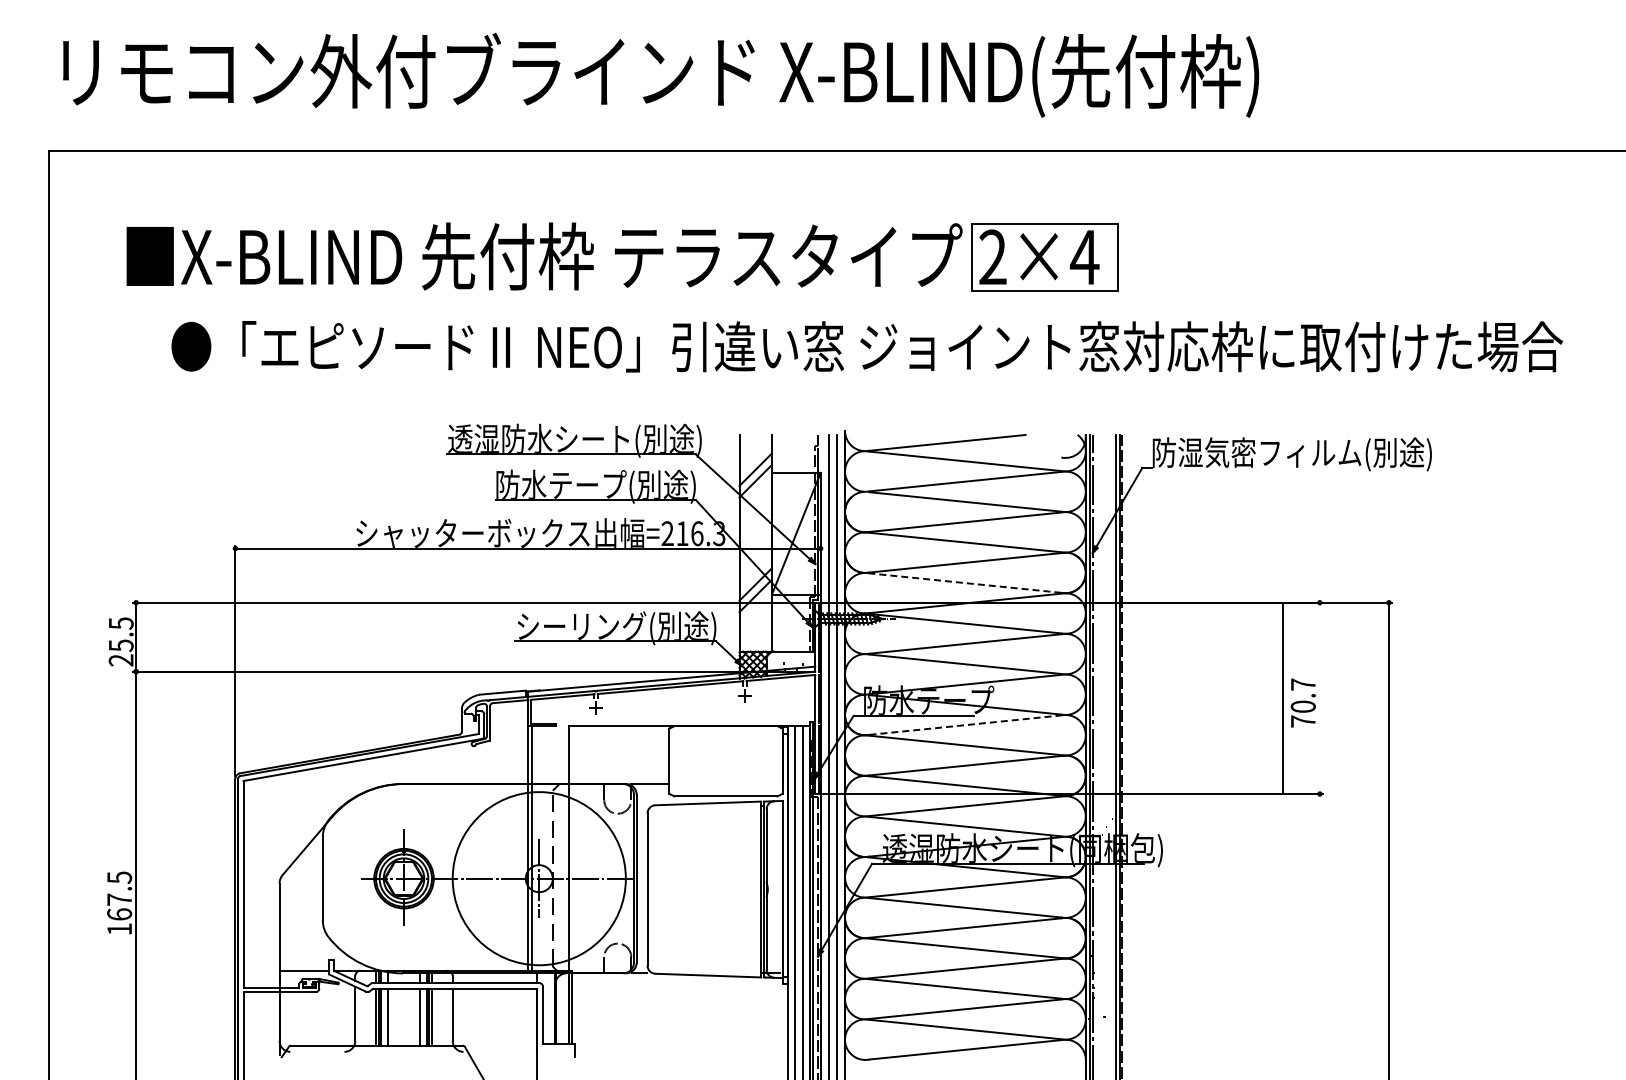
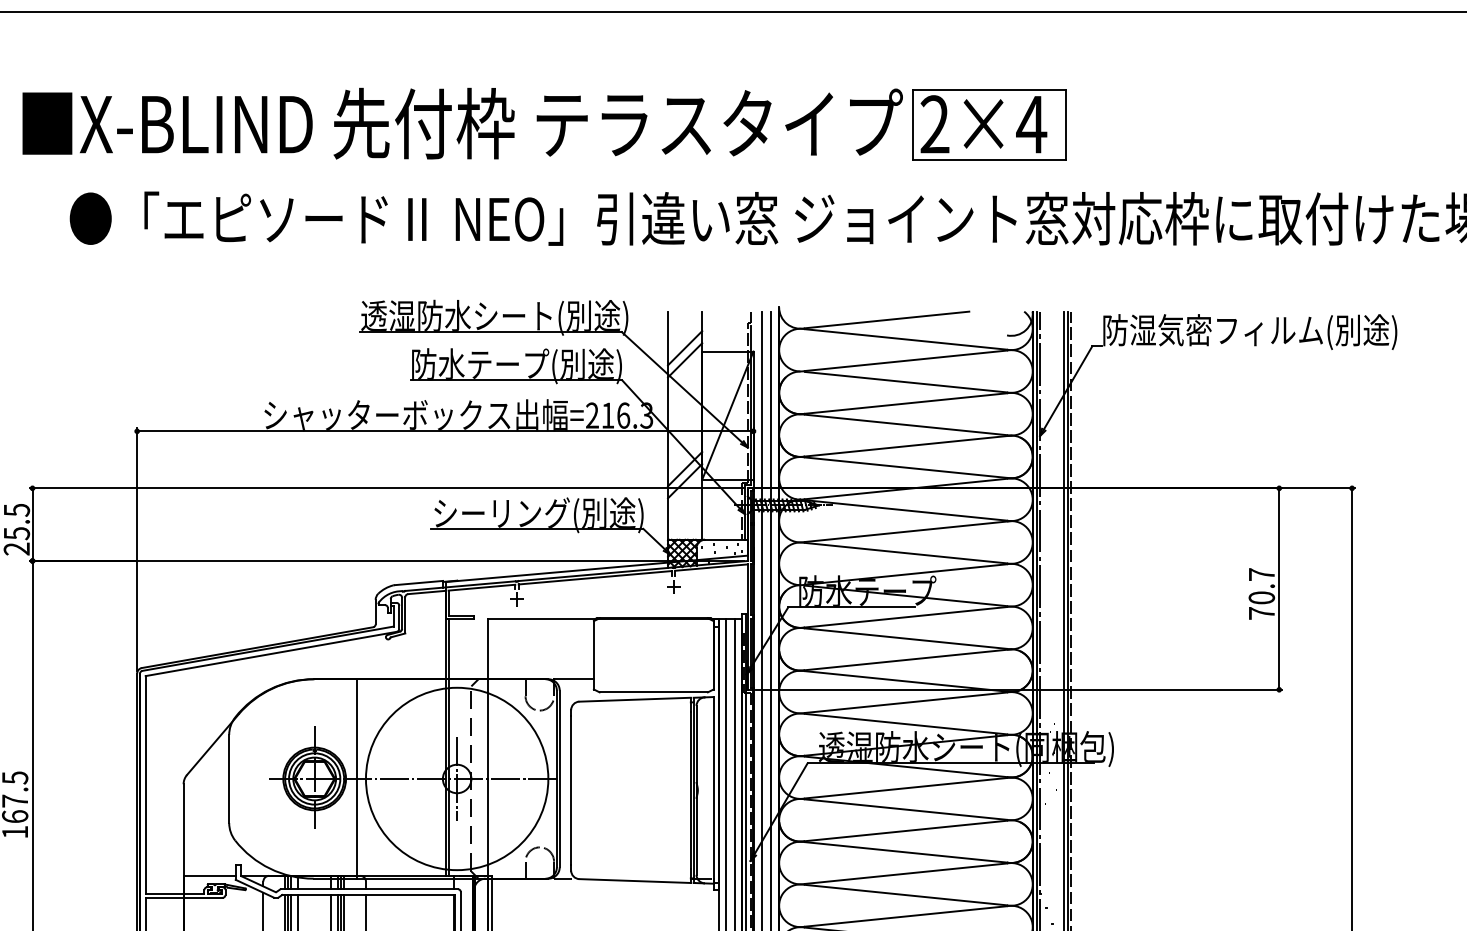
line: (964, 583) -> (904, 468), dashed -> solid
line: (1282, 698) -> (1278, 589), moved
line: (965, 725) -> (906, 617), dashed -> solid
line: (444, 878) -> (357, 778), added

